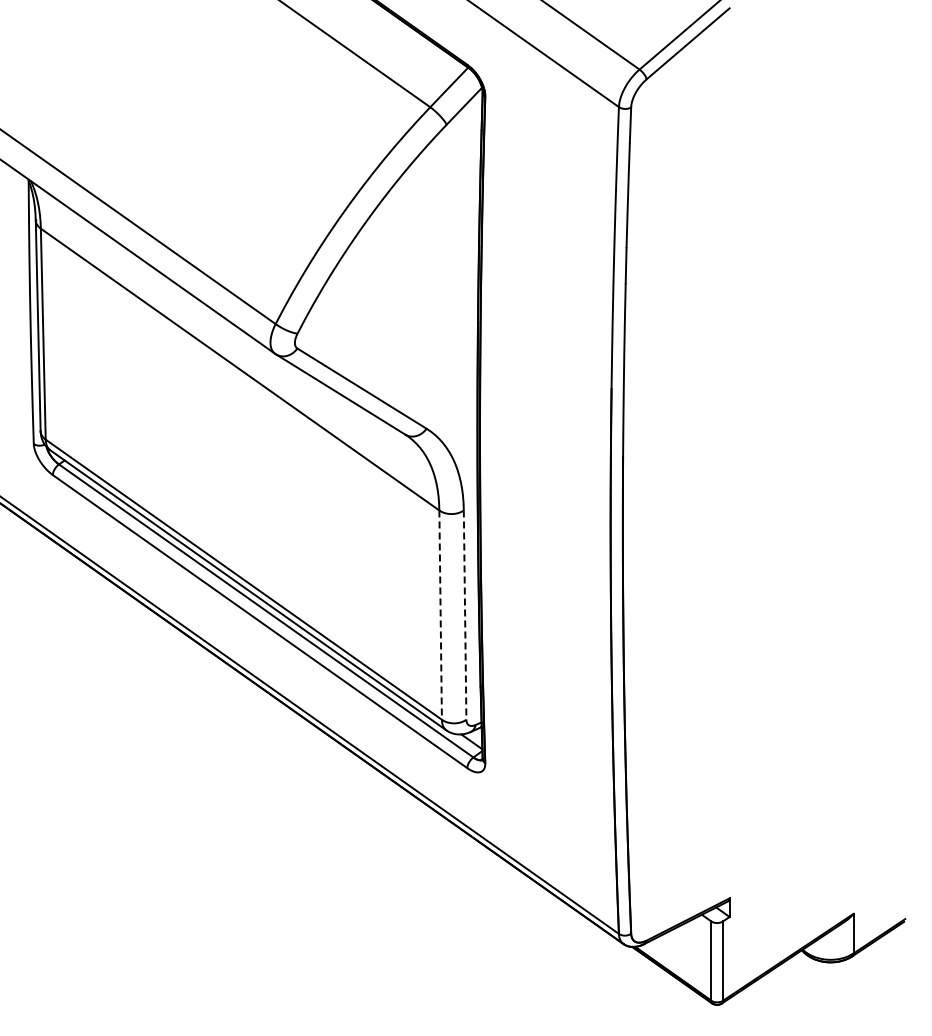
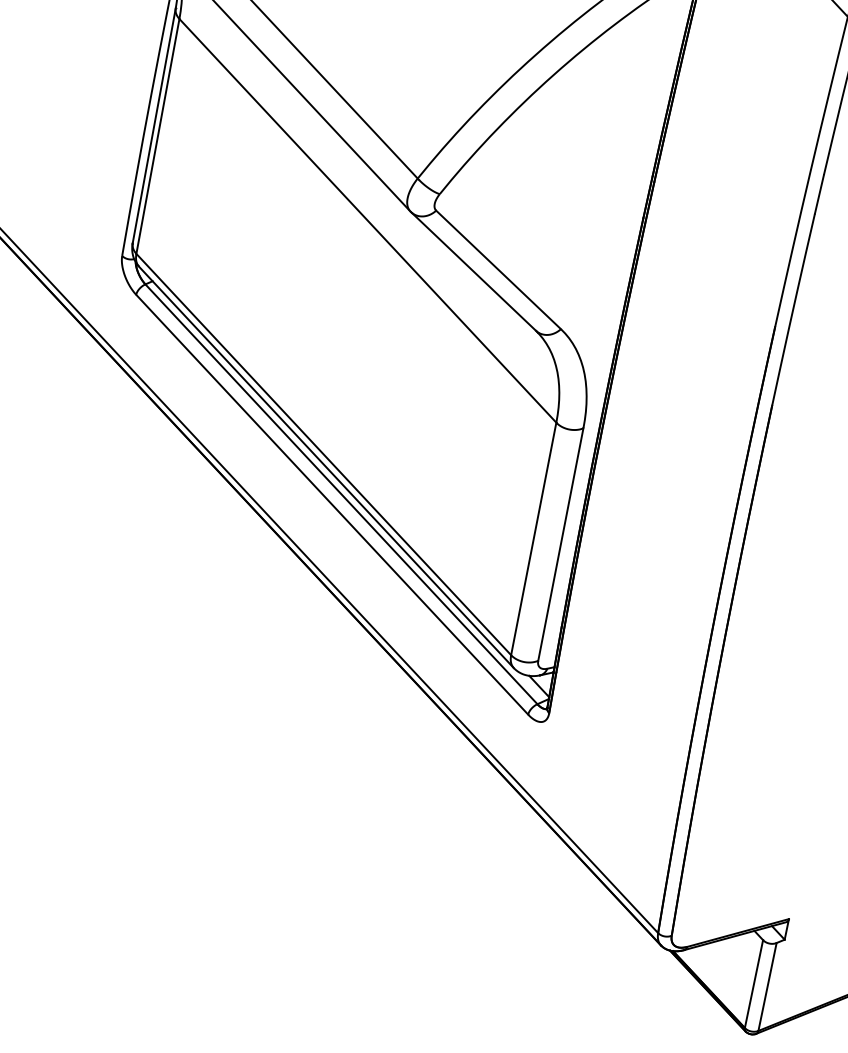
line: (440, 615) -> (533, 539), dashed -> solid
line: (465, 615) -> (561, 545), dashed -> solid

